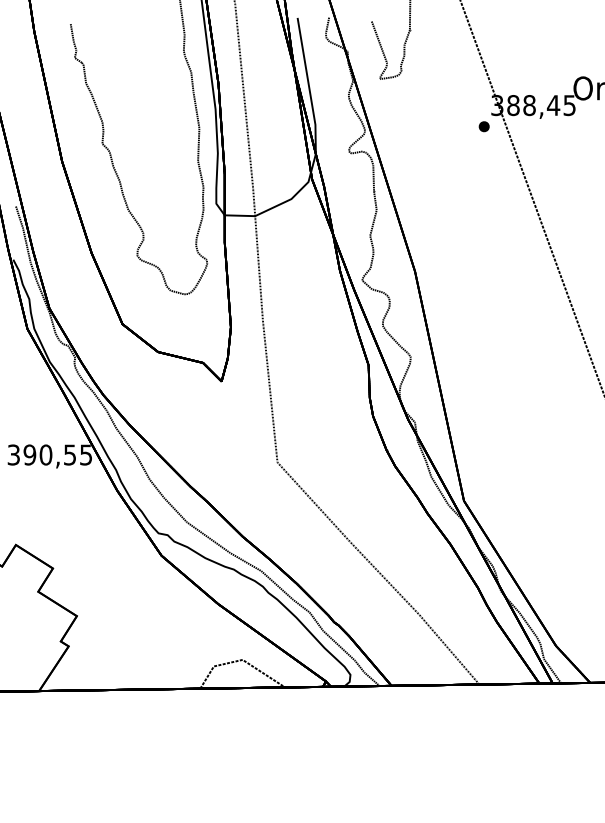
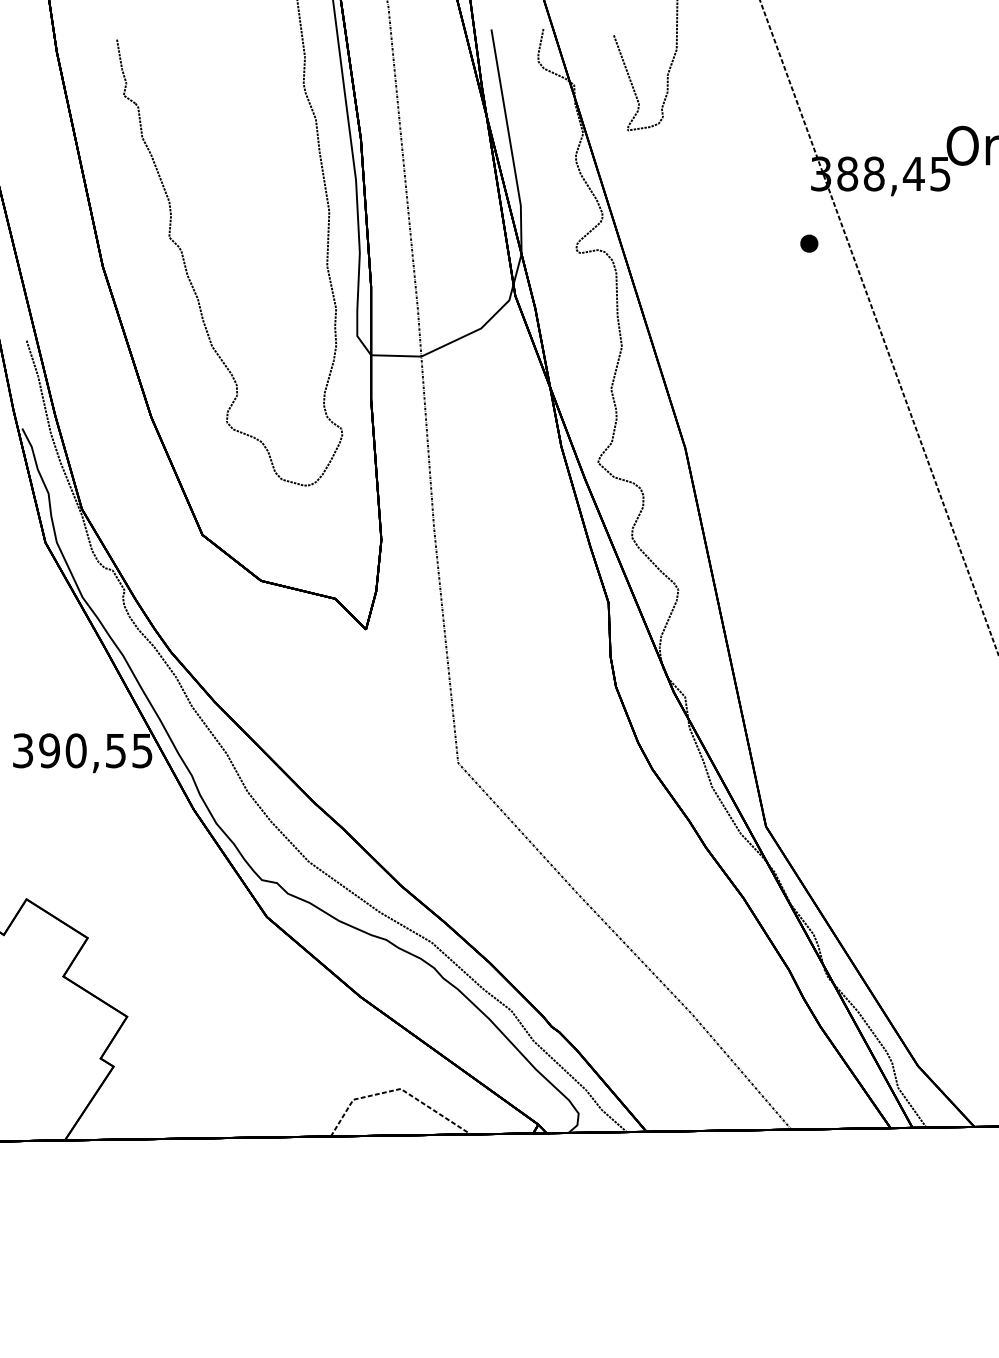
part: (483, 126) -> (808, 243), moved

